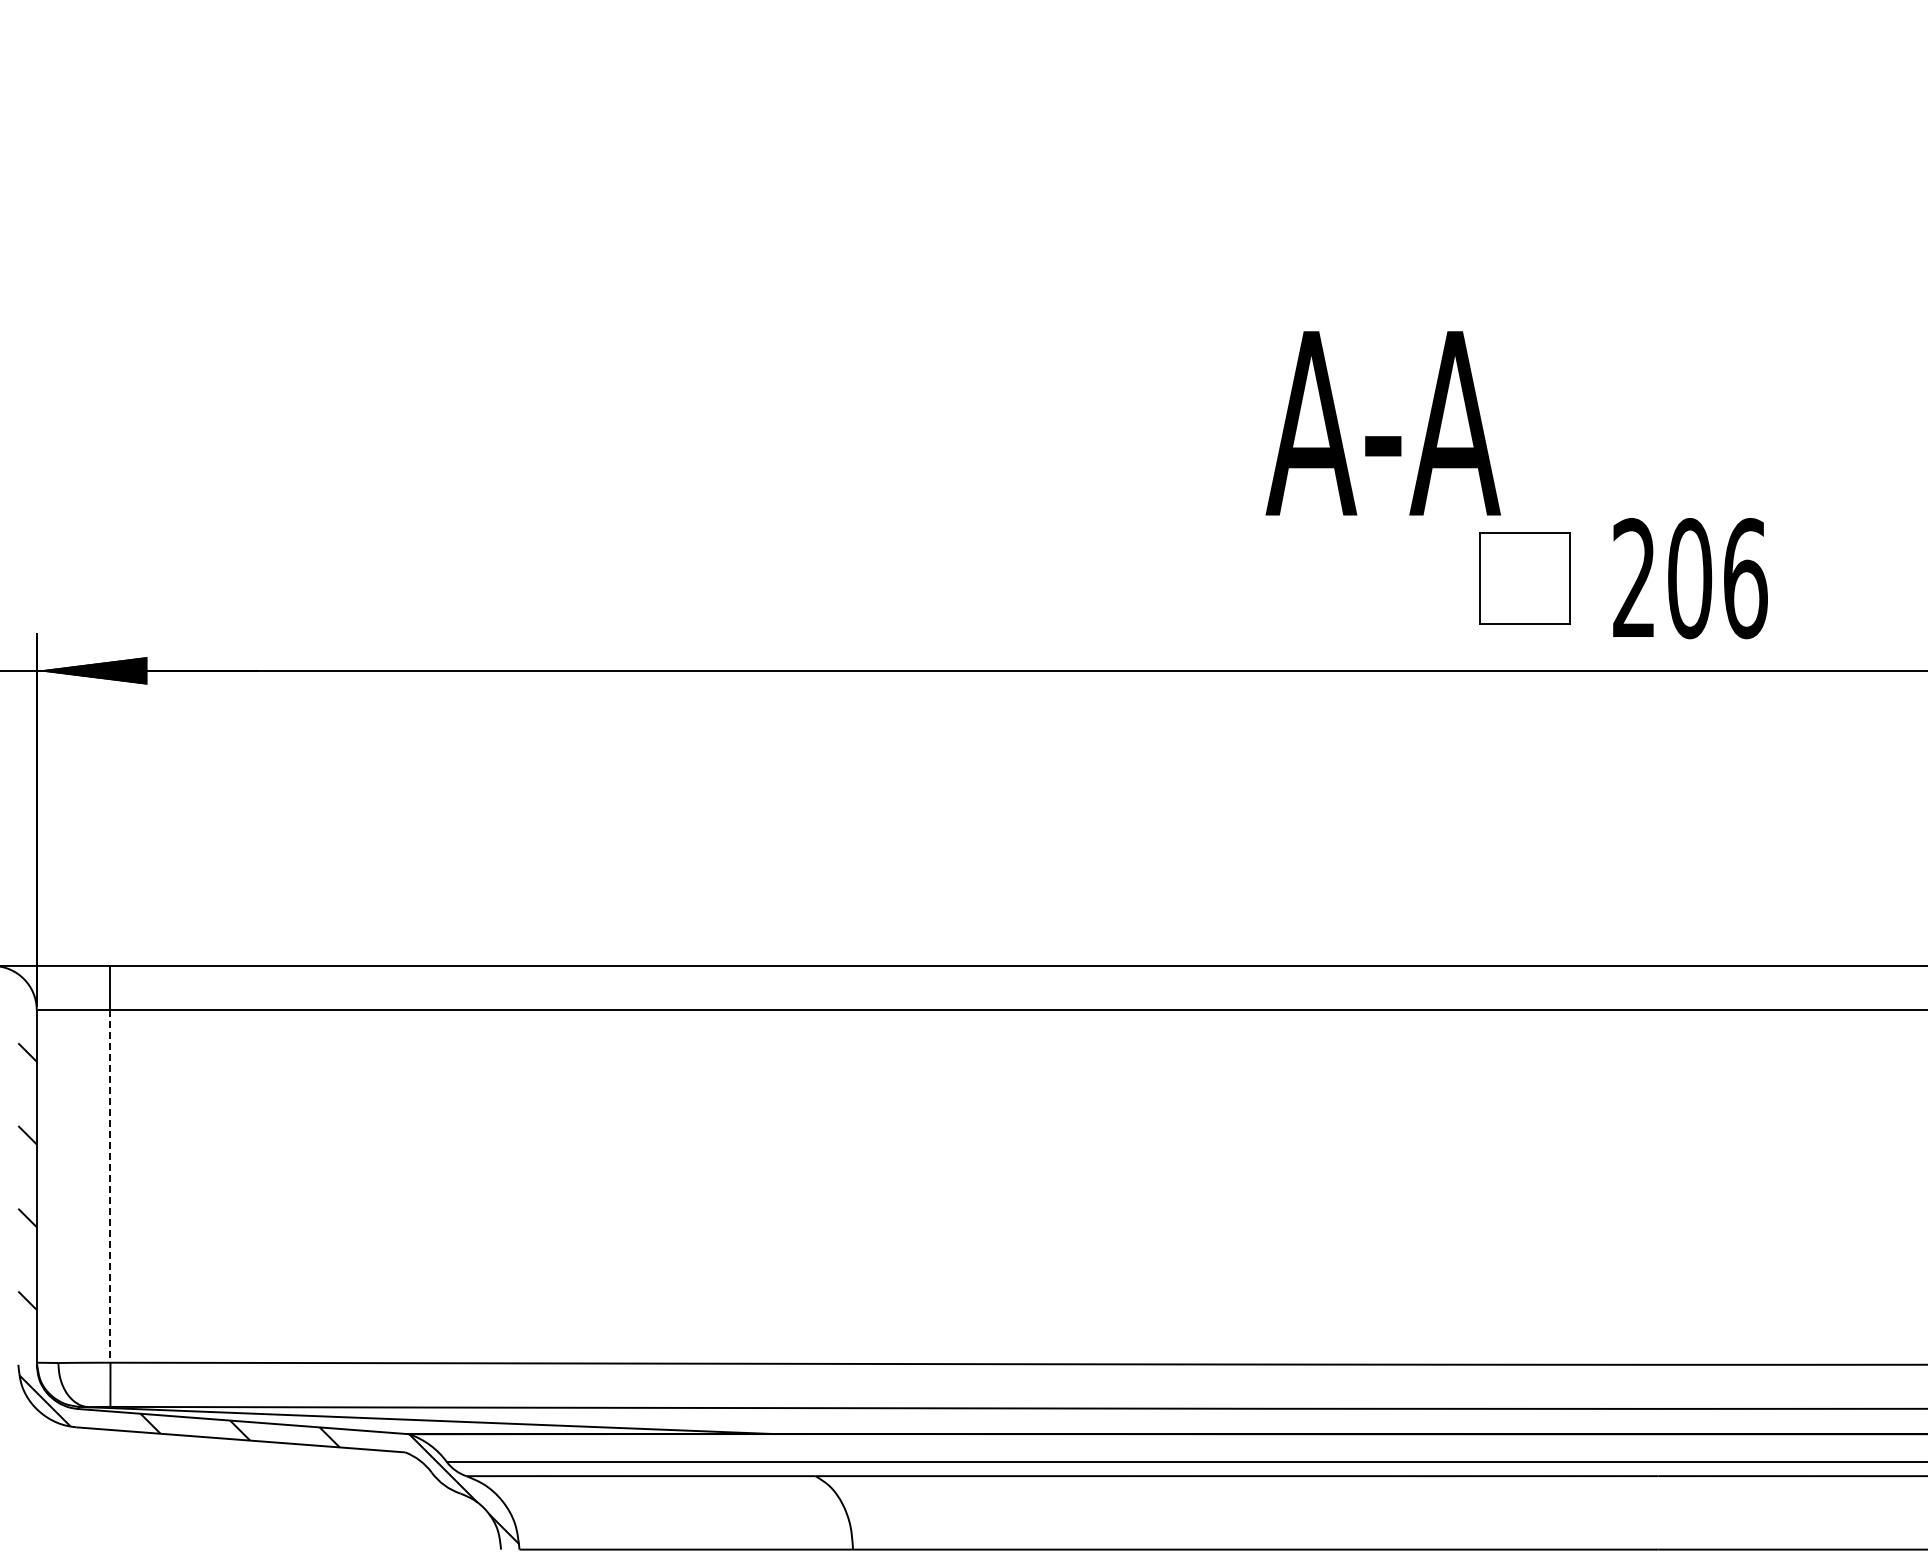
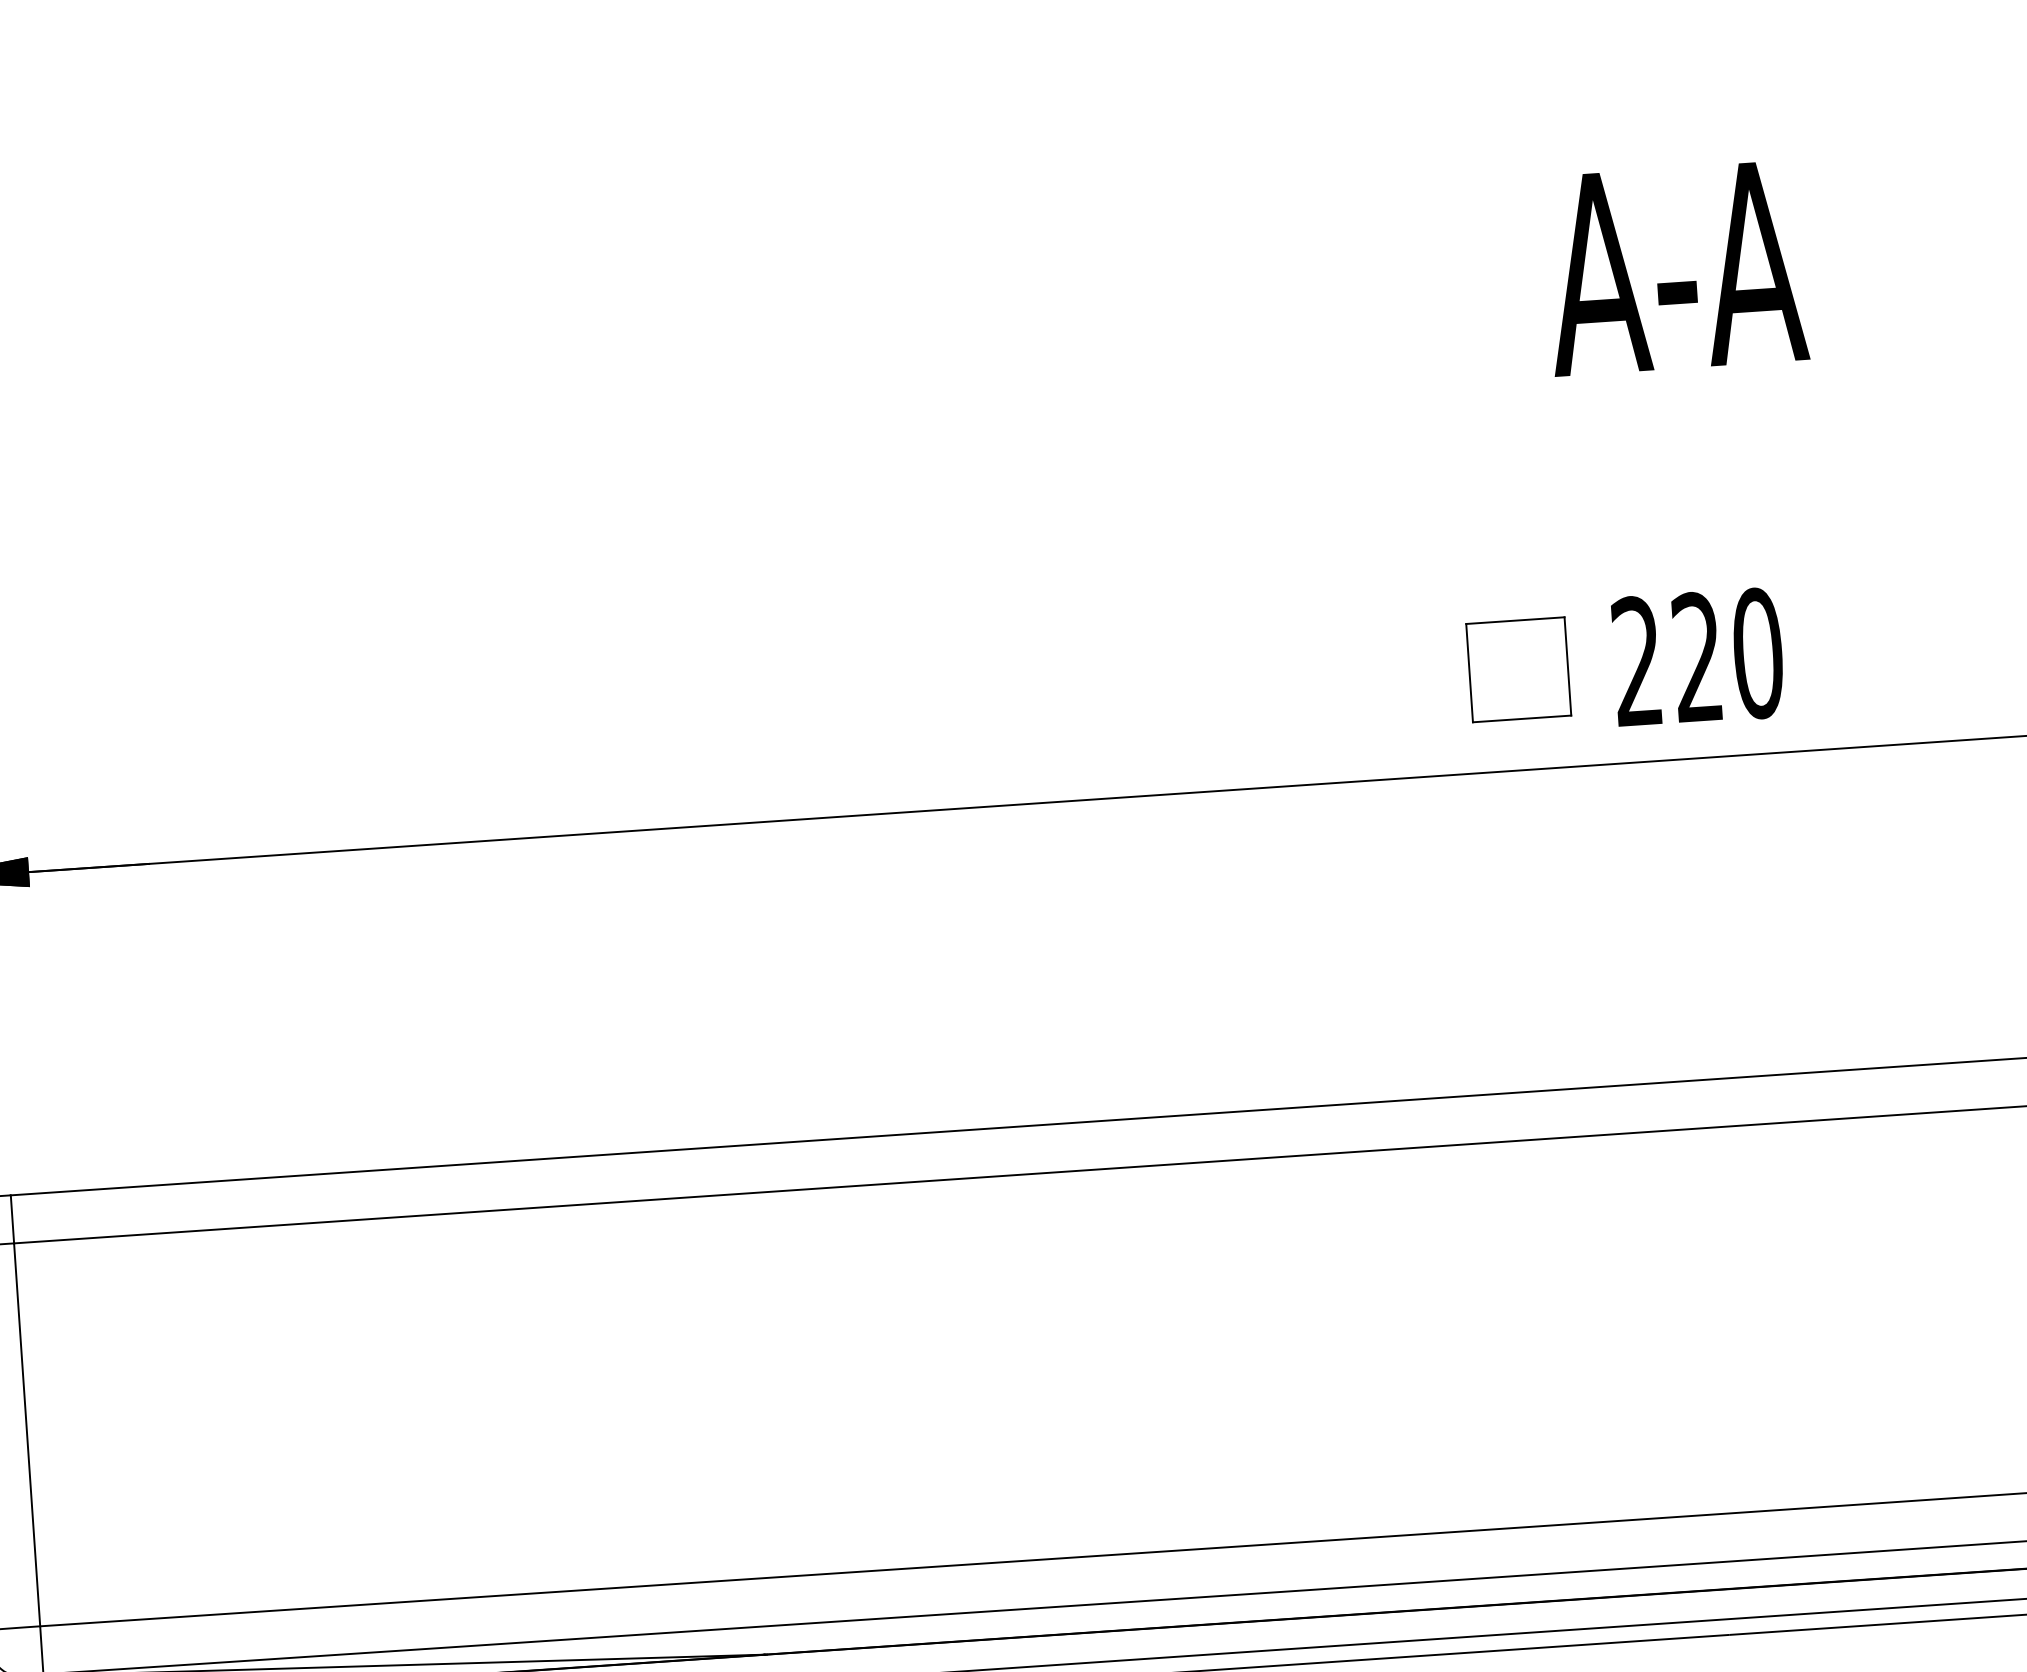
text: (1382, 423) -> (1675, 268), moved
text: (1717, 578) -> (1727, 655), 206 -> 220
line: (110, 1186) -> (27, 1434), dashed -> solid

